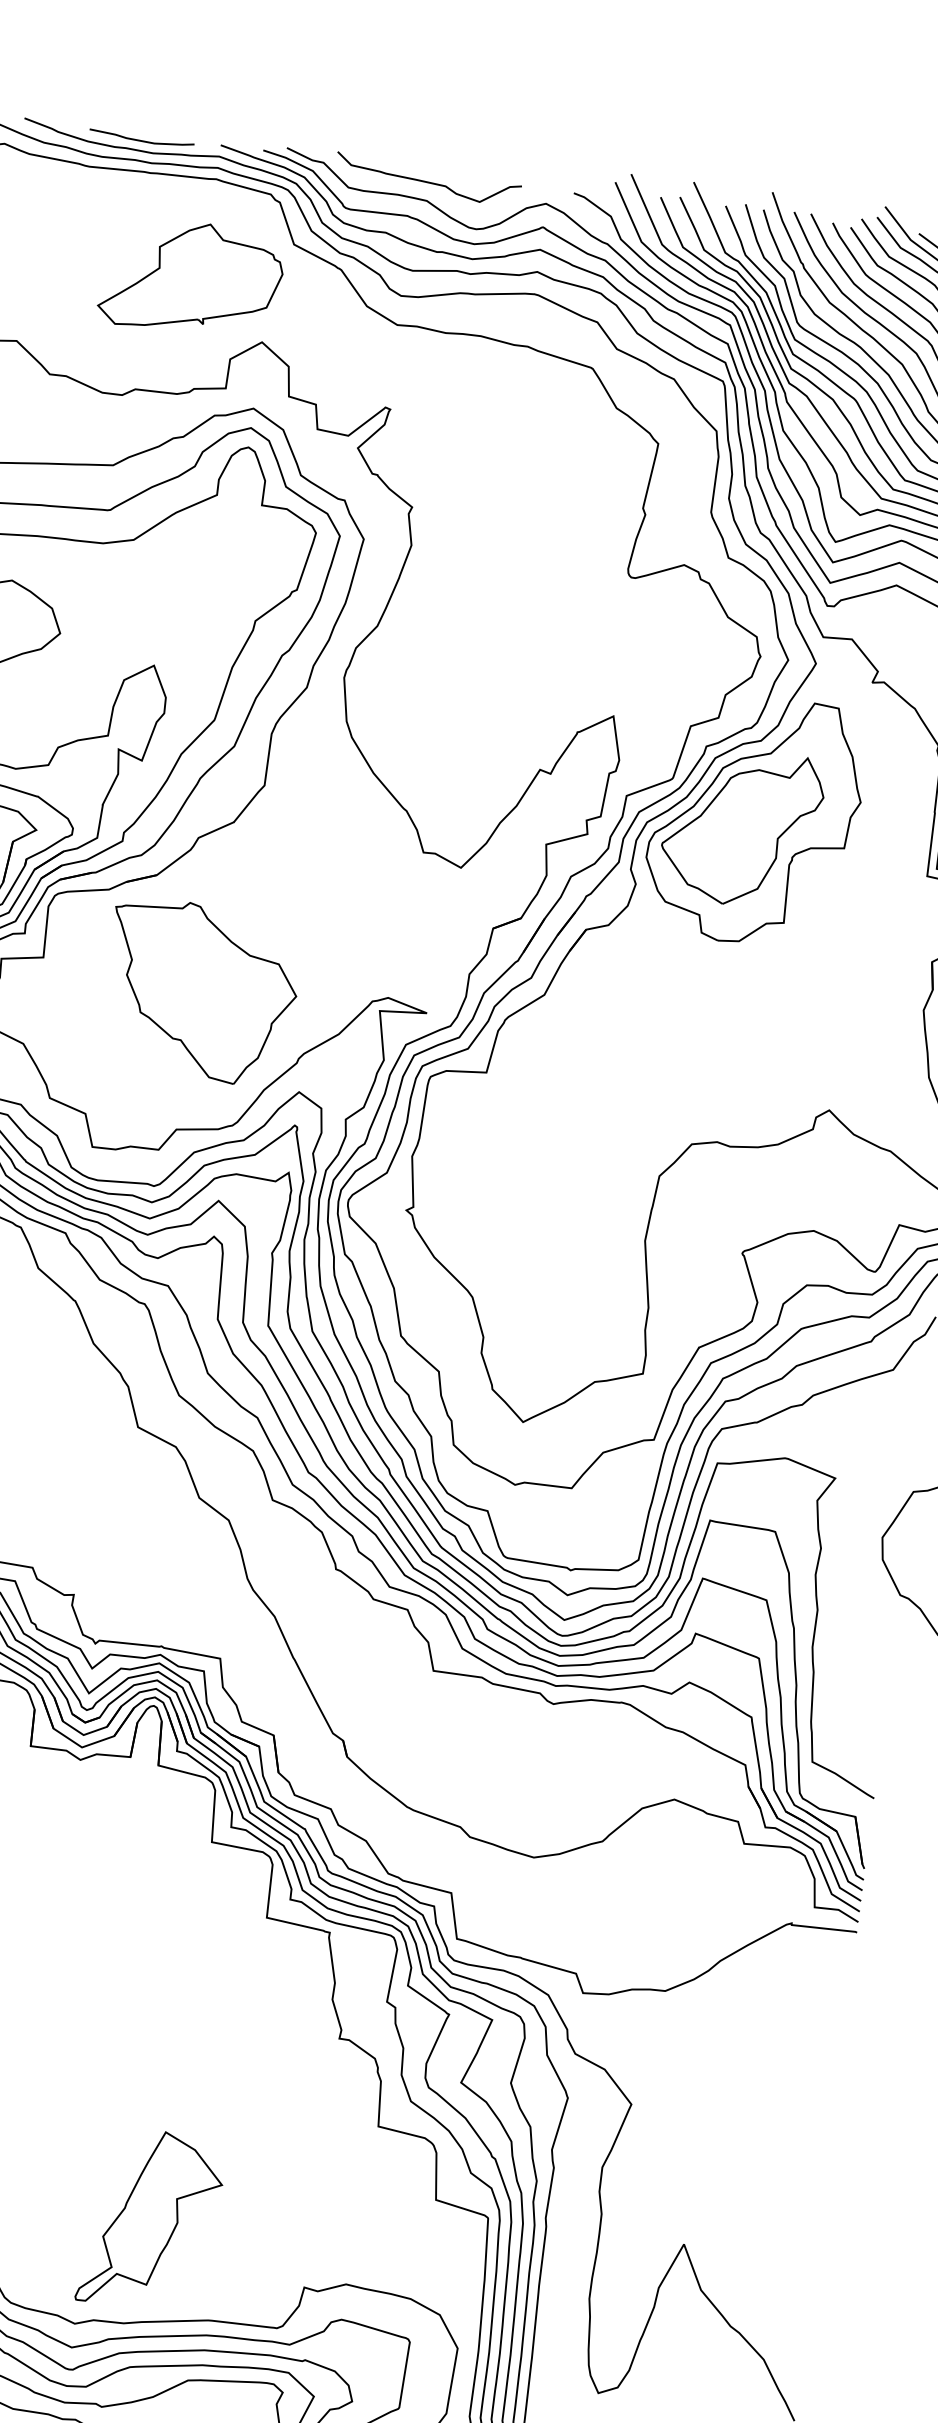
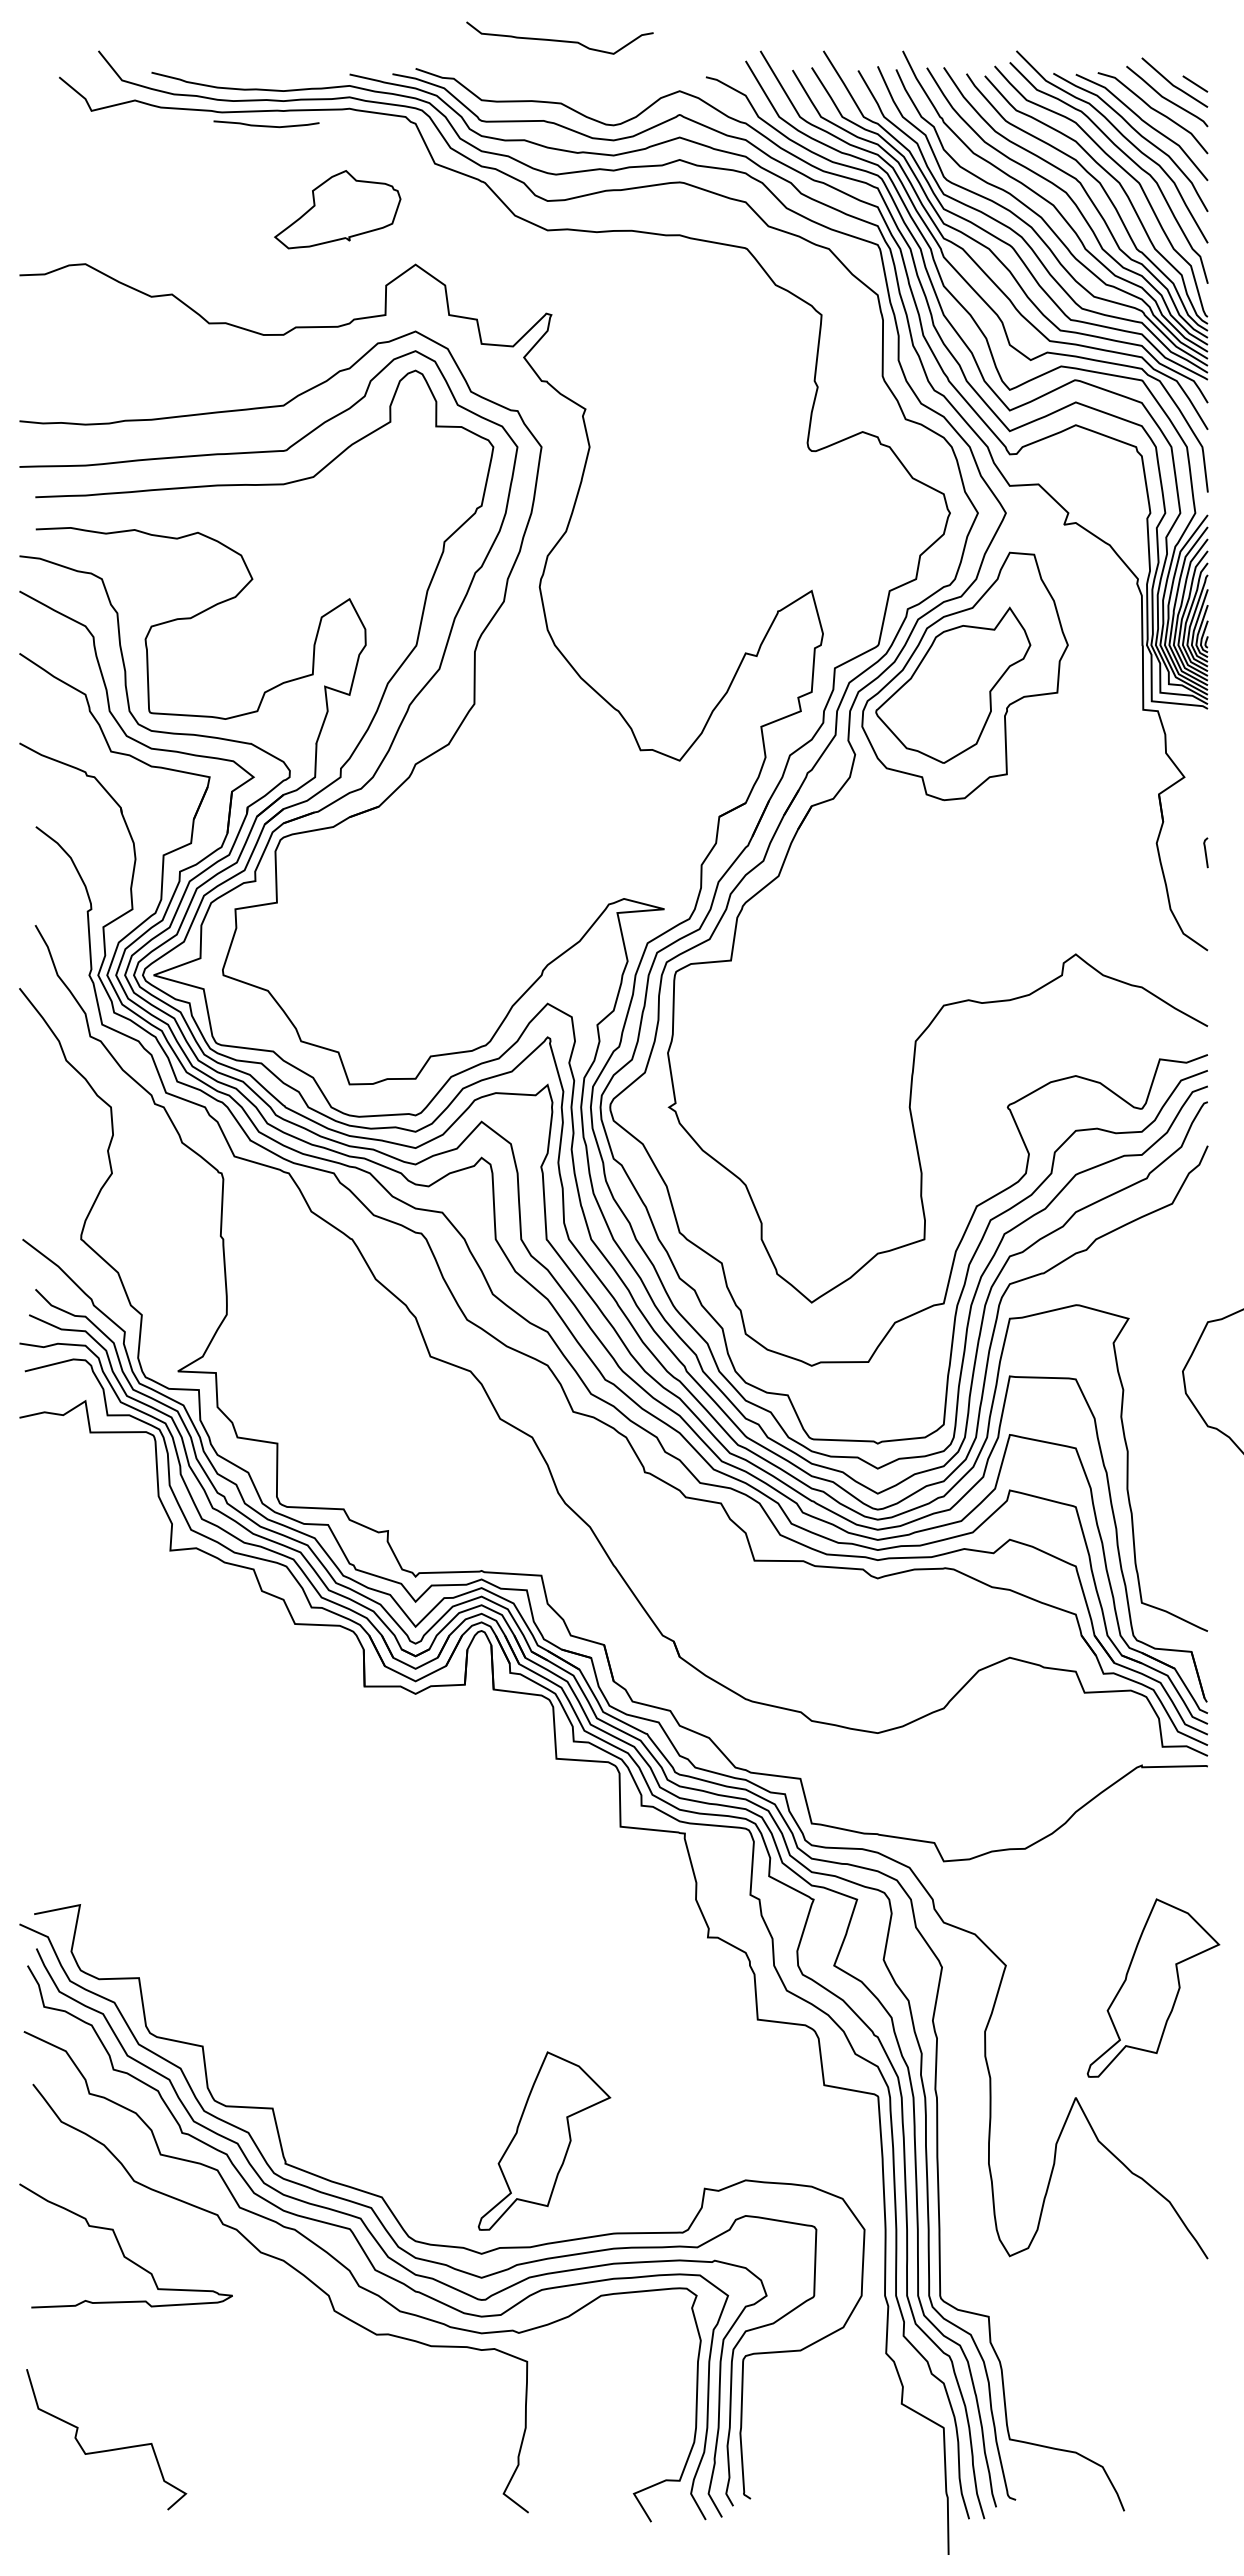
curve: (141, 140) -> (266, 125), moved
curve: (425, 180) -> (557, 39), moved
part: (191, 277) -> (337, 209), size x0.7
part: (200, 991) -> (437, 916), removed
part: (775, 2144) -> (1153, 1987), added

